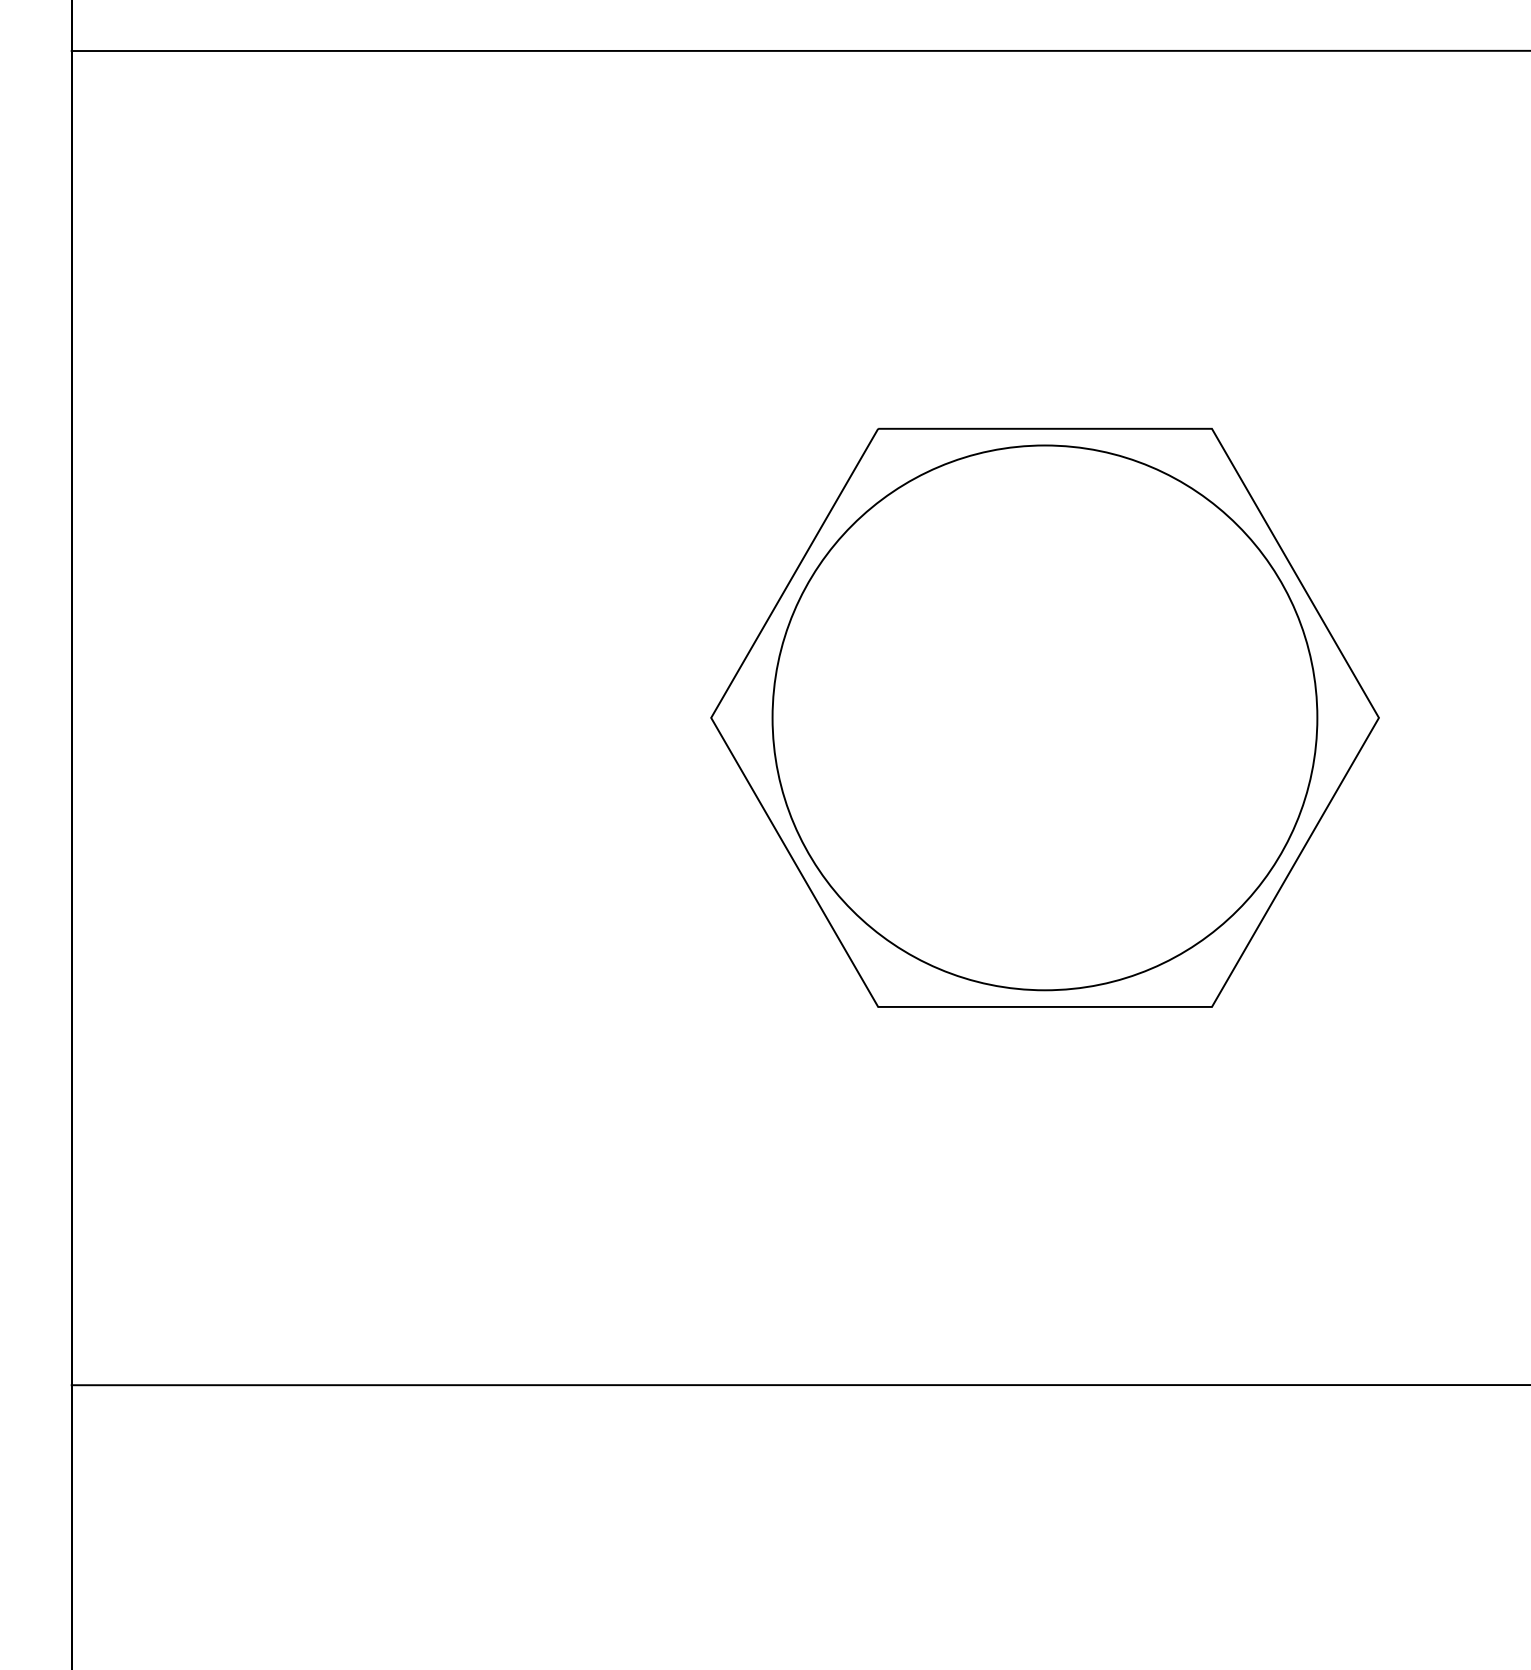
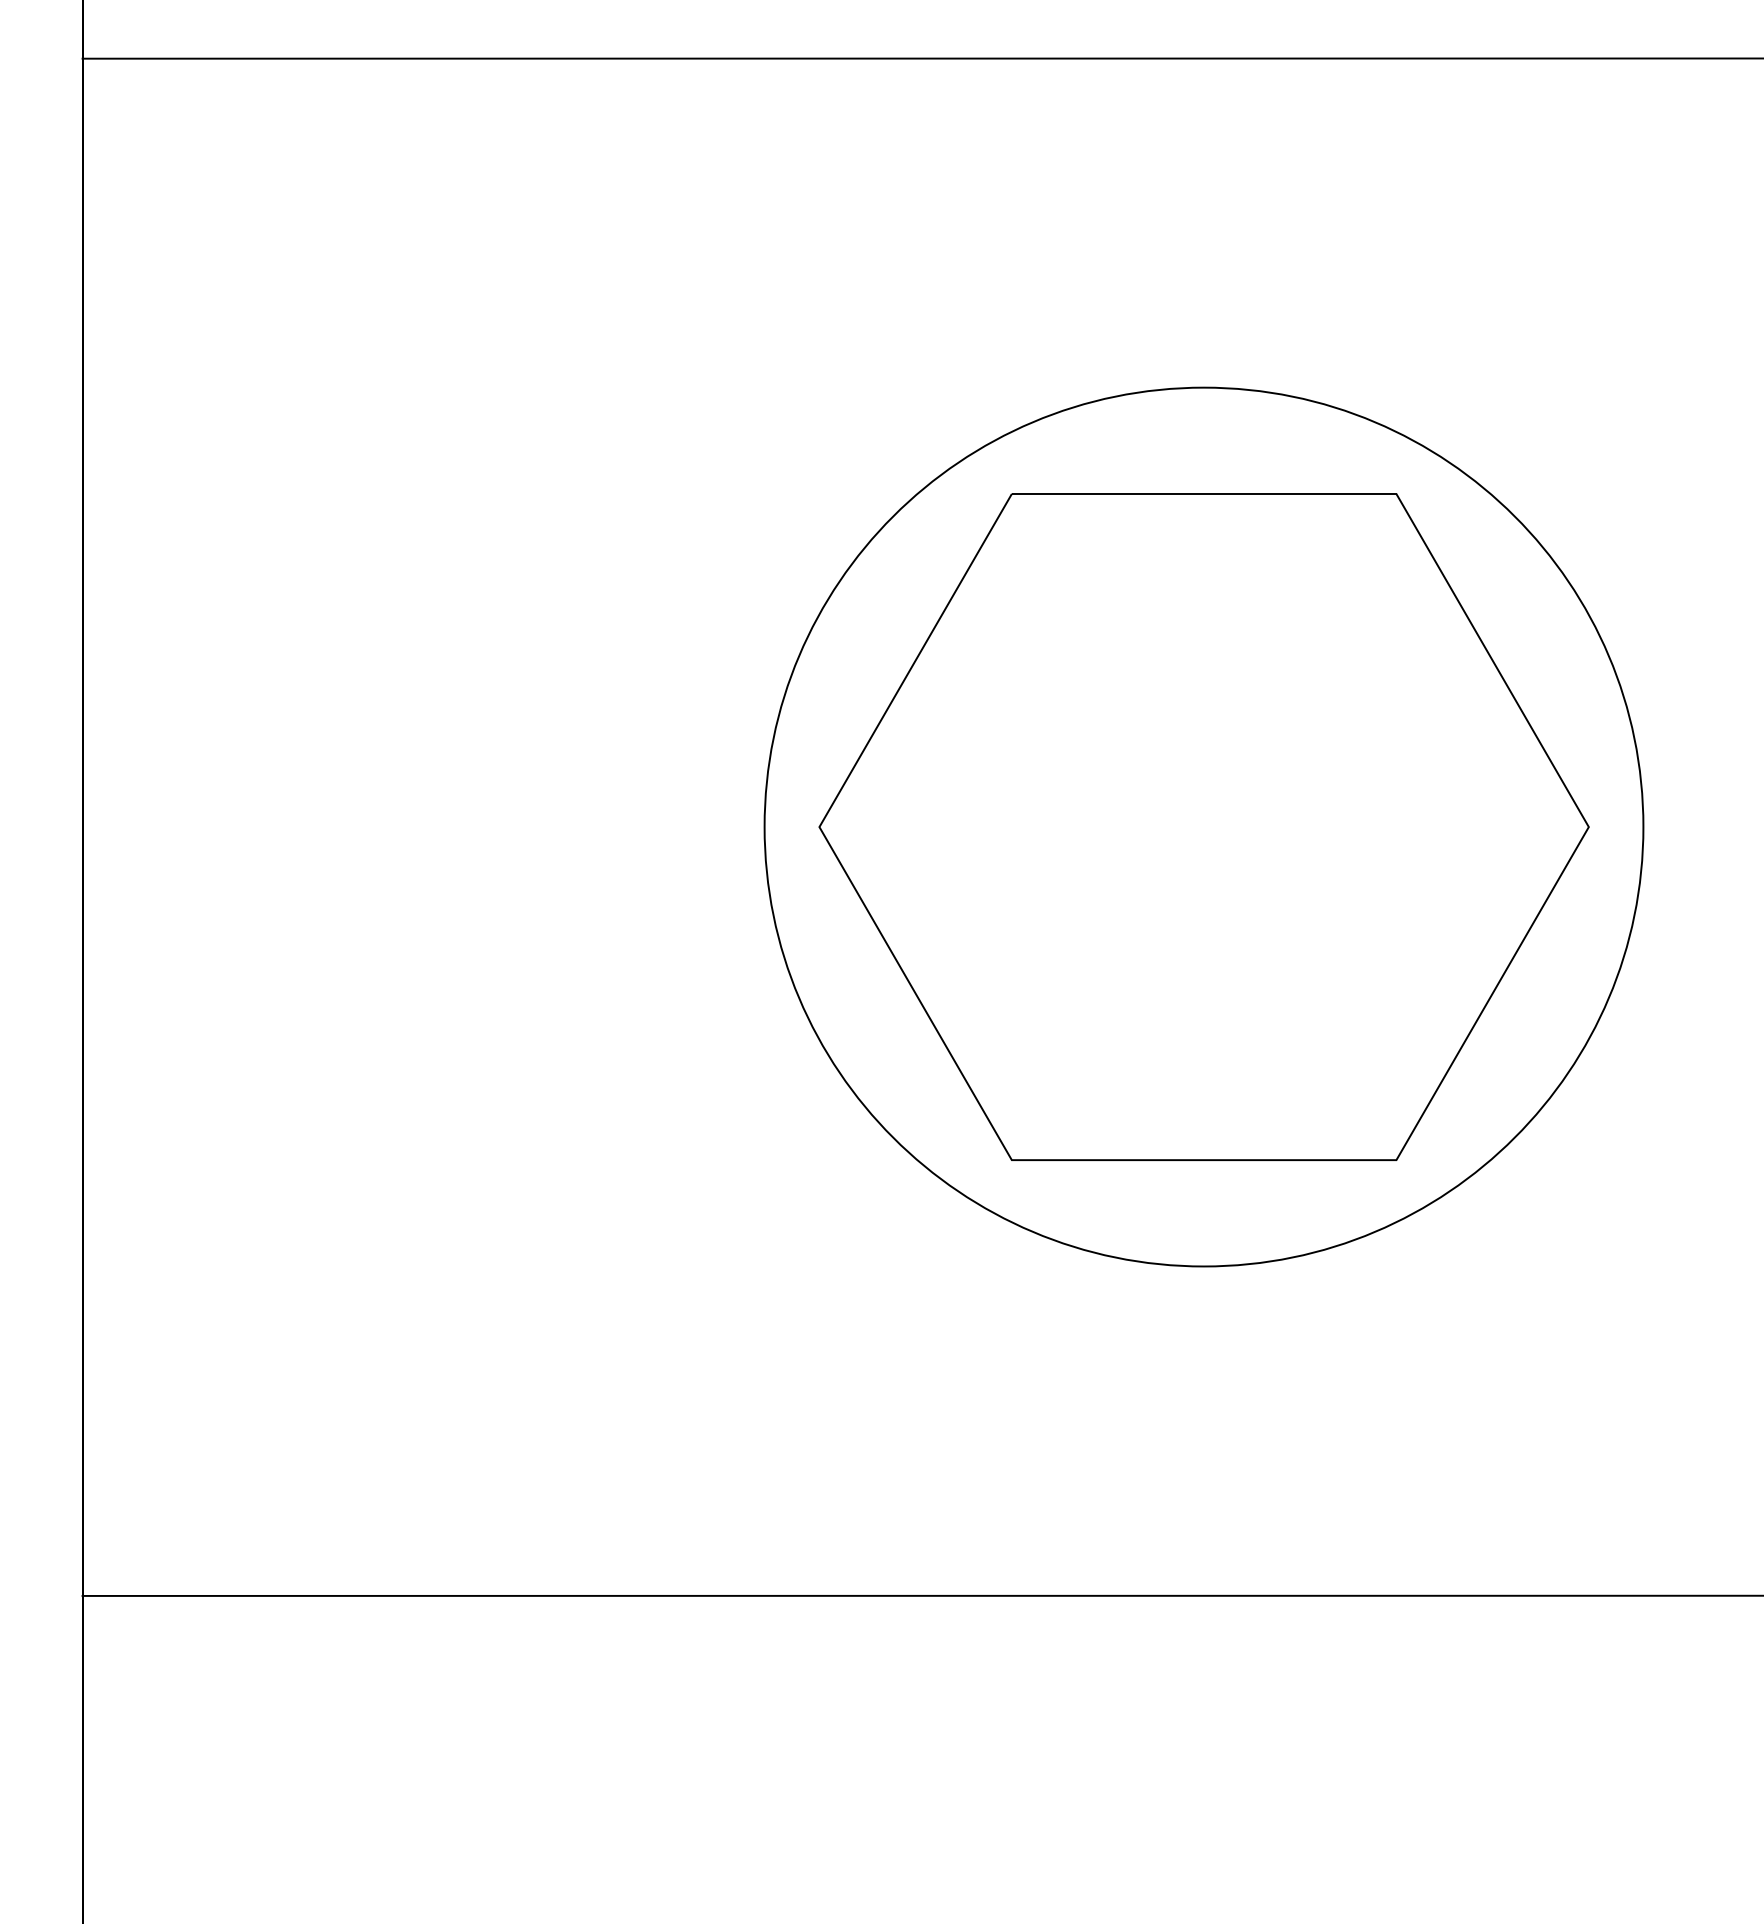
circle: (1044, 717) -> (1203, 826), size x1.4

